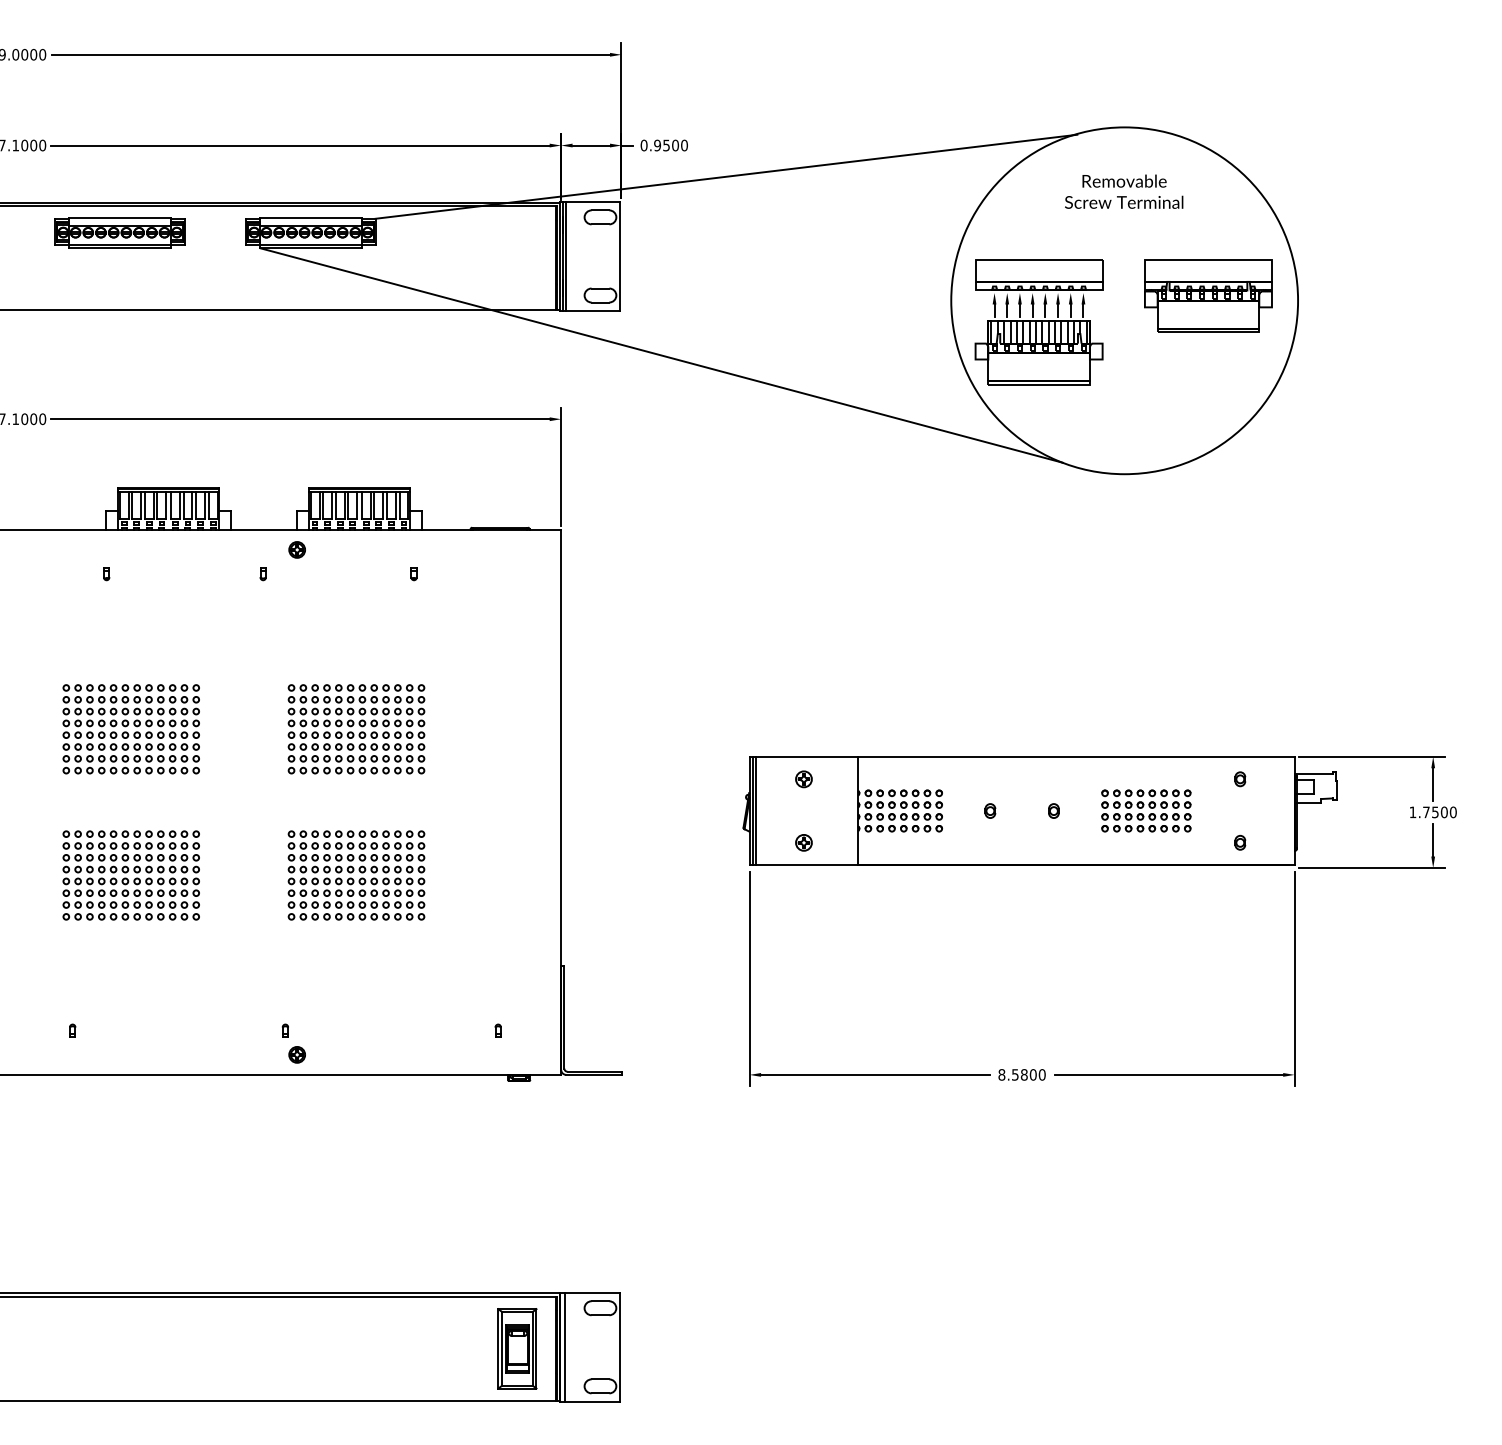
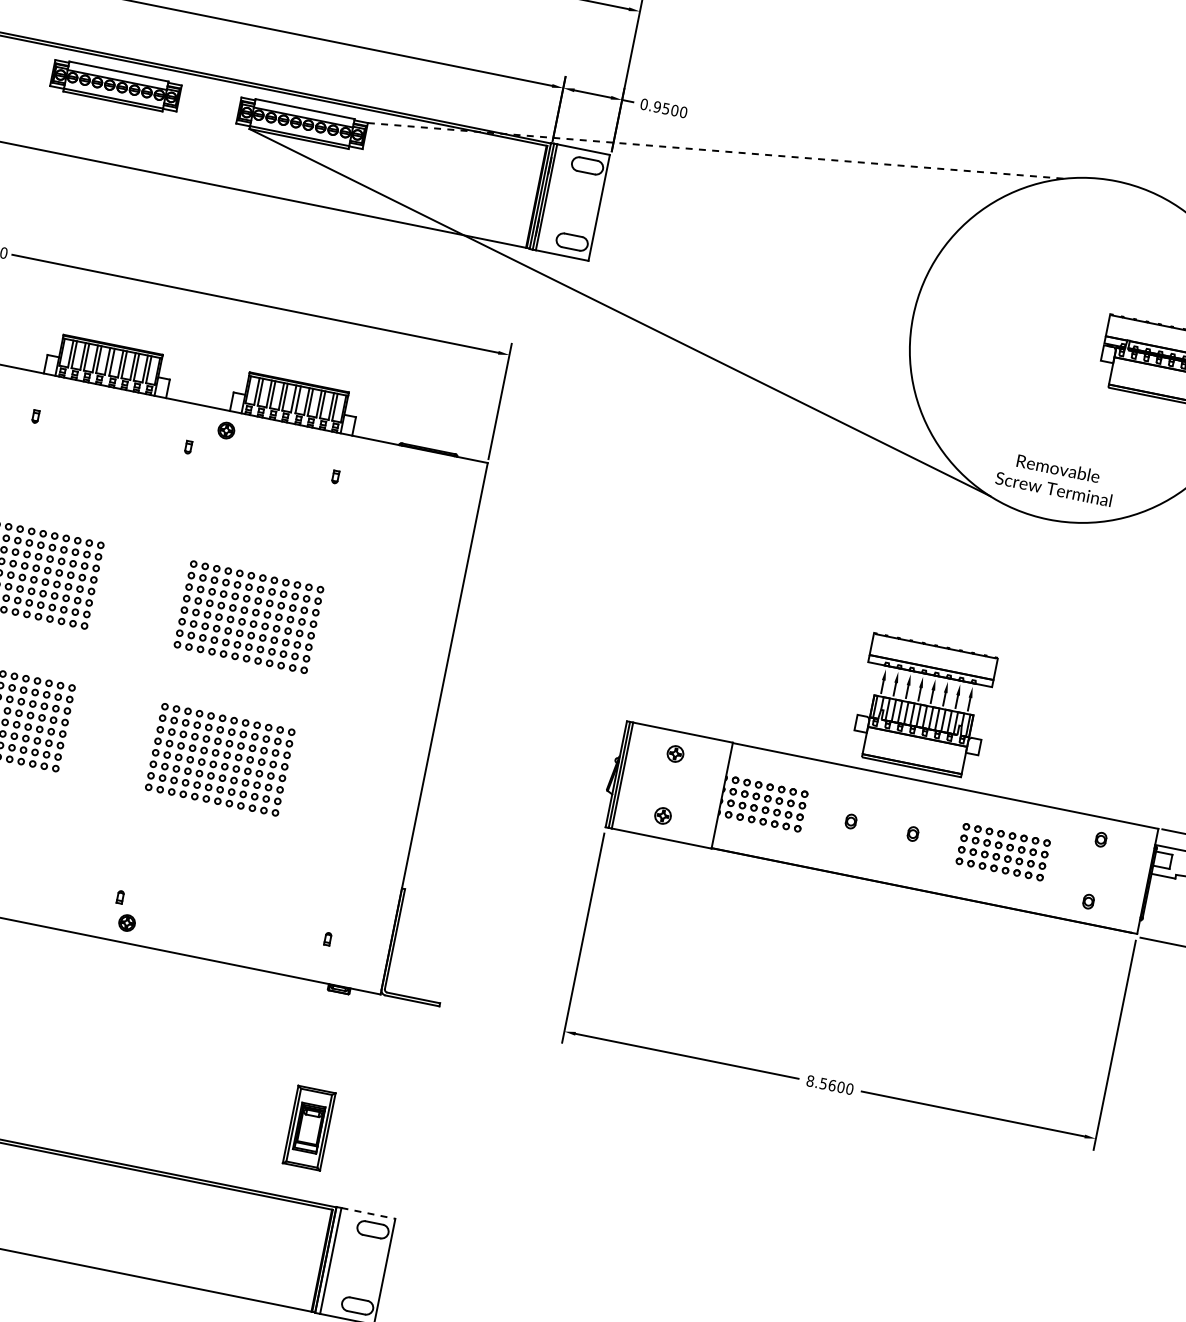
line: (726, 176) -> (718, 150), solid -> dashed
text: (1124, 191) -> (1056, 478), moved
part: (1038, 322) -> (923, 706), moved
text: (1023, 1074) -> (831, 1085), 8.5800 -> 8.5600
line: (592, 1293) -> (368, 1213), solid -> dashed
part: (517, 1348) -> (309, 1127), moved

